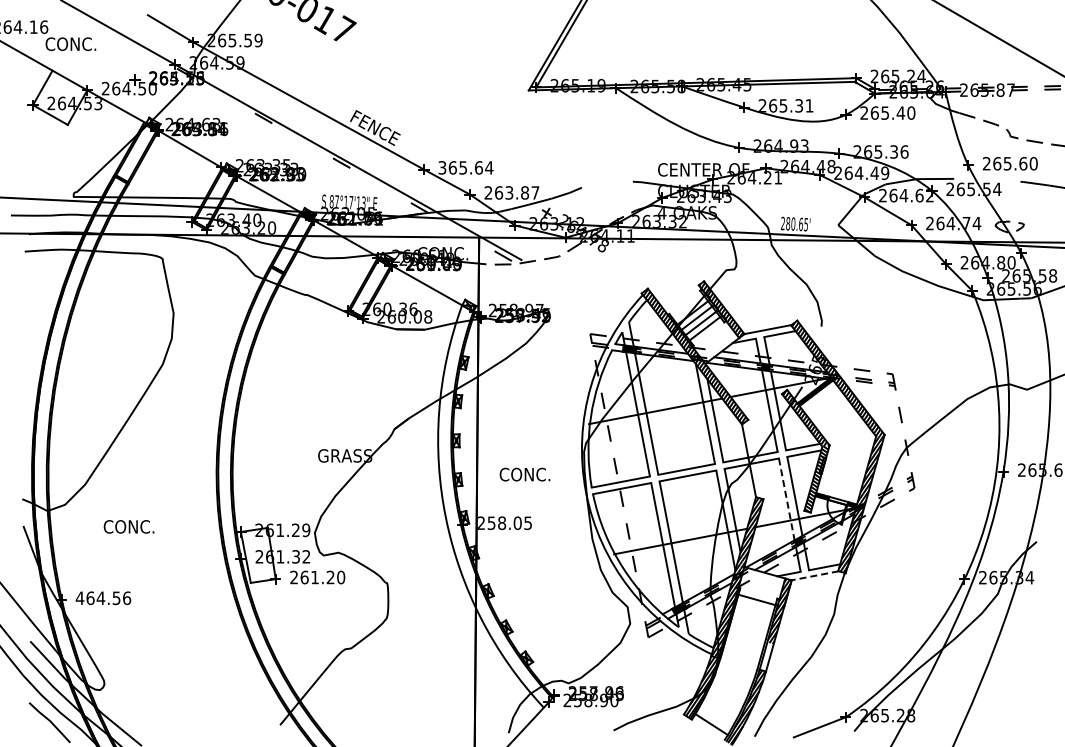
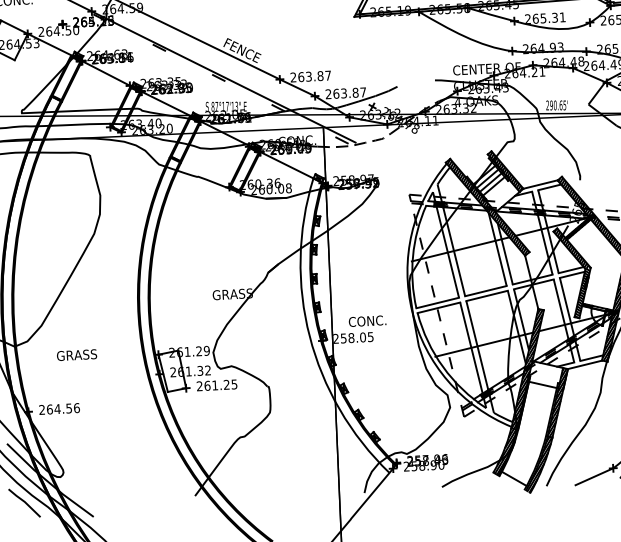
text: (465, 167) -> (310, 76), 365.64 -> 263.87
text: (788, 223) -> (551, 105), 280.65' -> 290.65'
text: (524, 474) -> (367, 321), moved
line: (786, 499) -> (560, 309), dashed -> solid
text: (133, 526) -> (78, 354), CONC. -> GRASS
line: (815, 575) -> (585, 364), dashed -> solid
text: (341, 577) -> (234, 384), 261.20 -> 261.25
text: (79, 597) -> (41, 409), 464.56 -> 264.56
hatch: (766, 657) -> (552, 427), added

